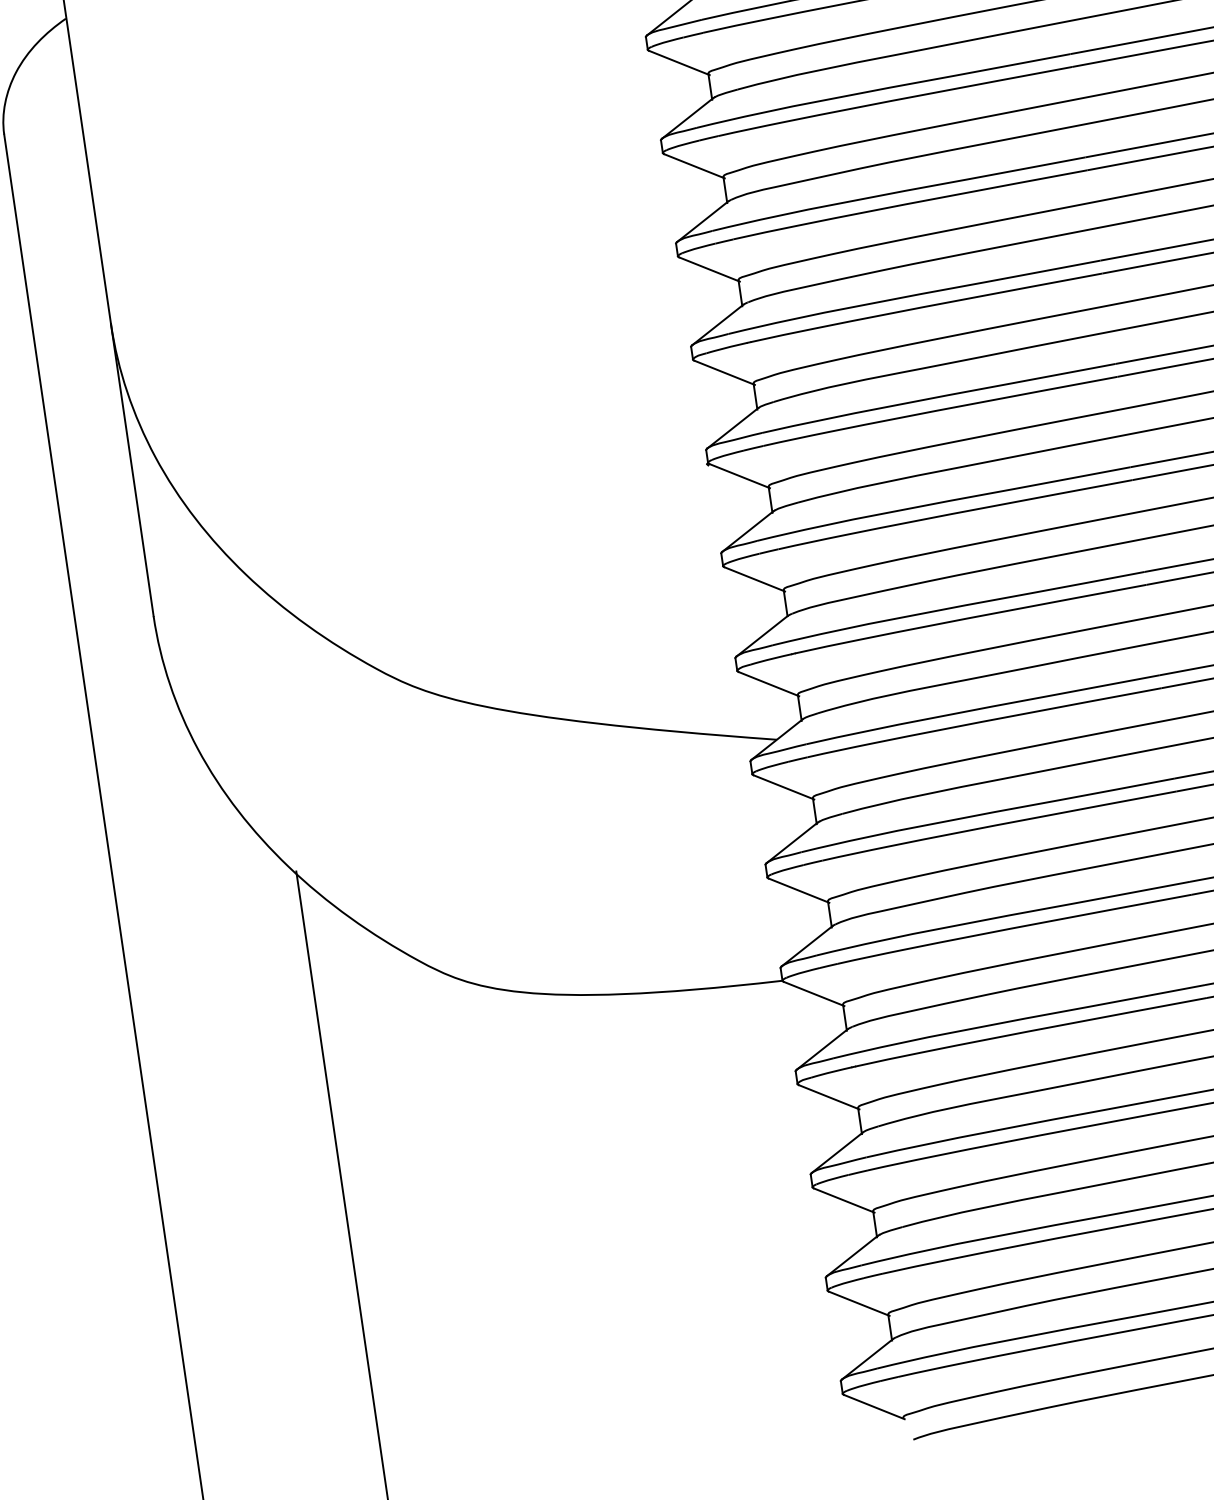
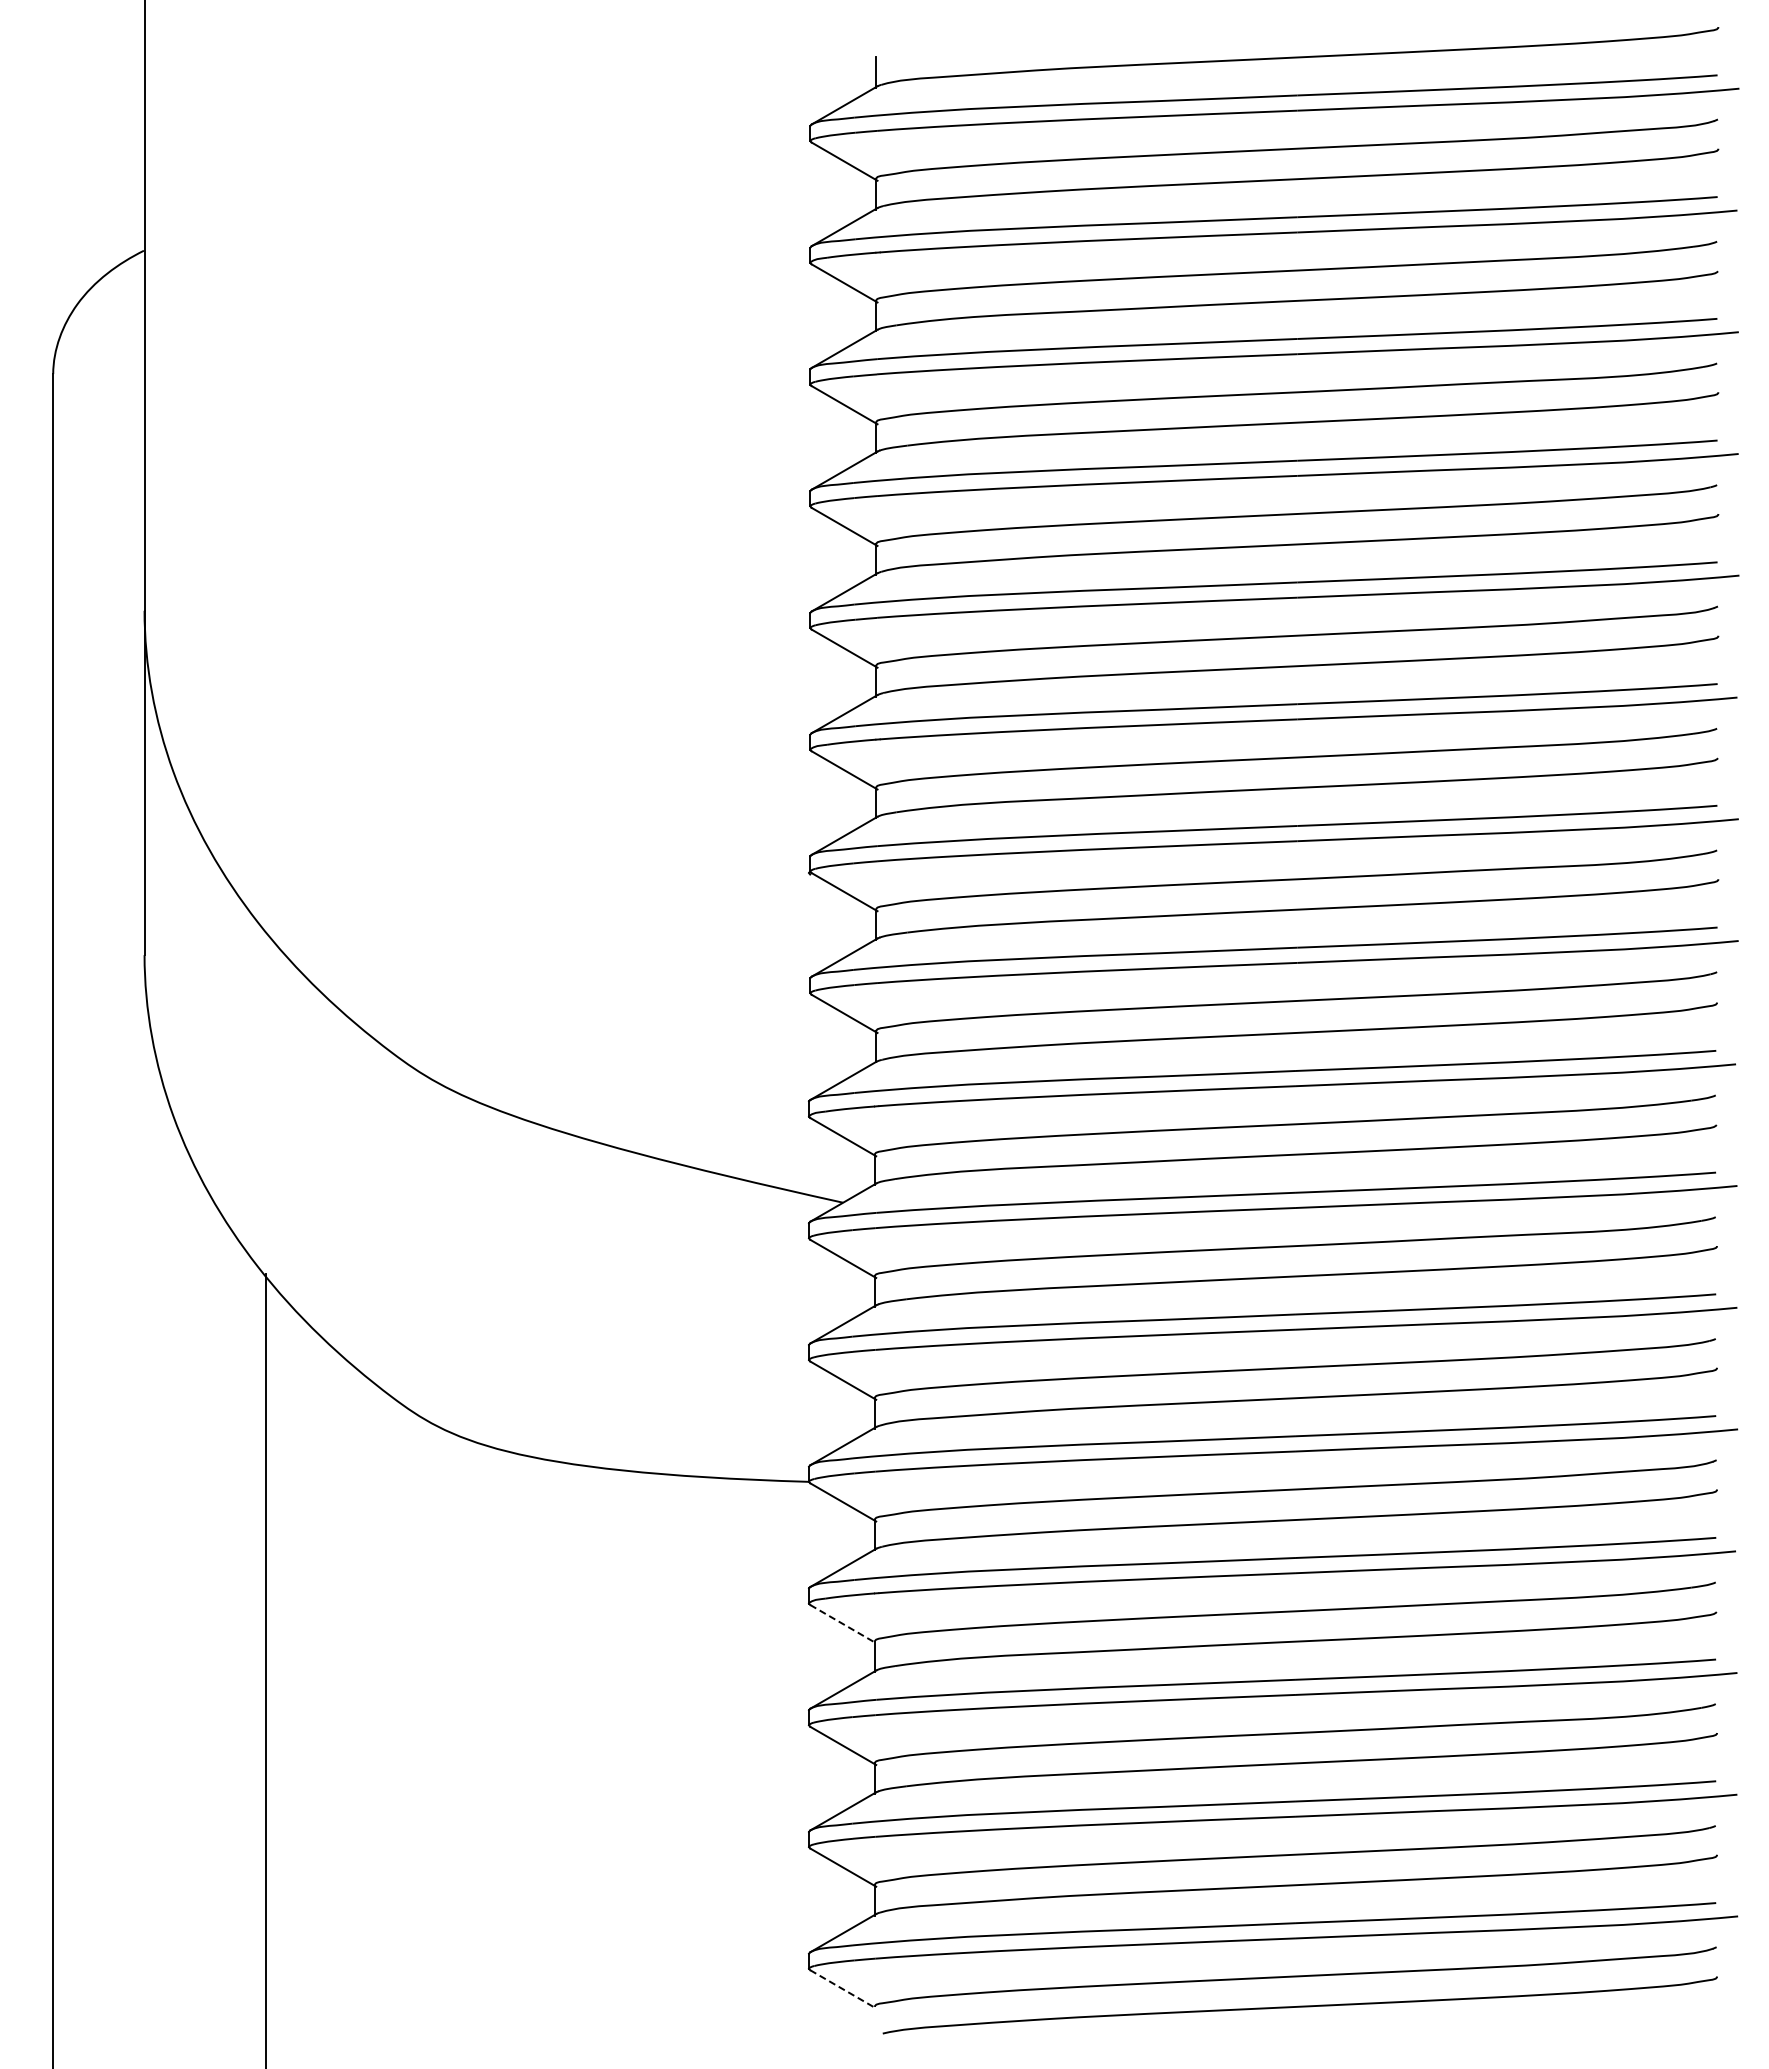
line: (829, 1097) -> (843, 1624), solid -> dashed
line: (874, 1407) -> (843, 1989), solid -> dashed

